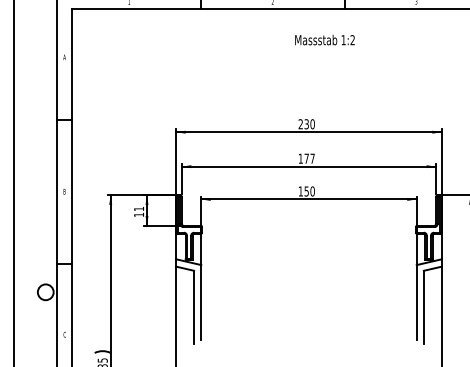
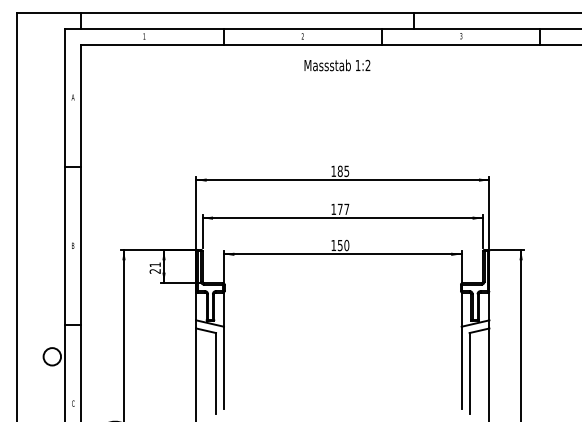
text: (325, 40) -> (337, 65), moved
text: (306, 123) -> (340, 170), 230 -> 185
text: (138, 215) -> (154, 271), 11 -> 21

